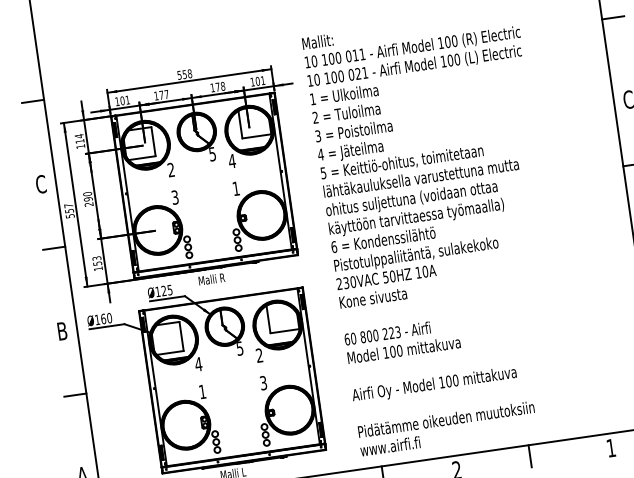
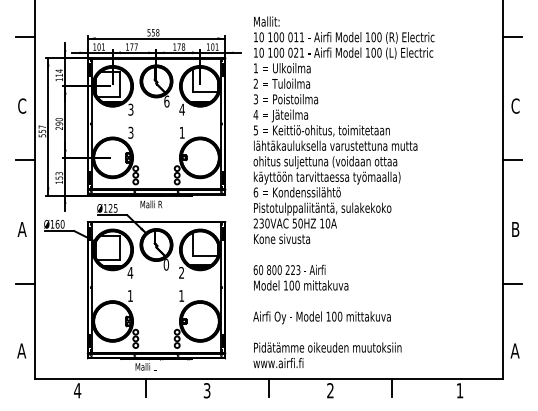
text: (212, 154) -> (166, 101), 5 -> 6
text: (170, 169) -> (130, 109), 2 -> 3
text: (61, 331) -> (21, 229), B -> A
text: (240, 348) -> (166, 264), 5 -> 0
text: (263, 382) -> (181, 295), 3 -> 1

